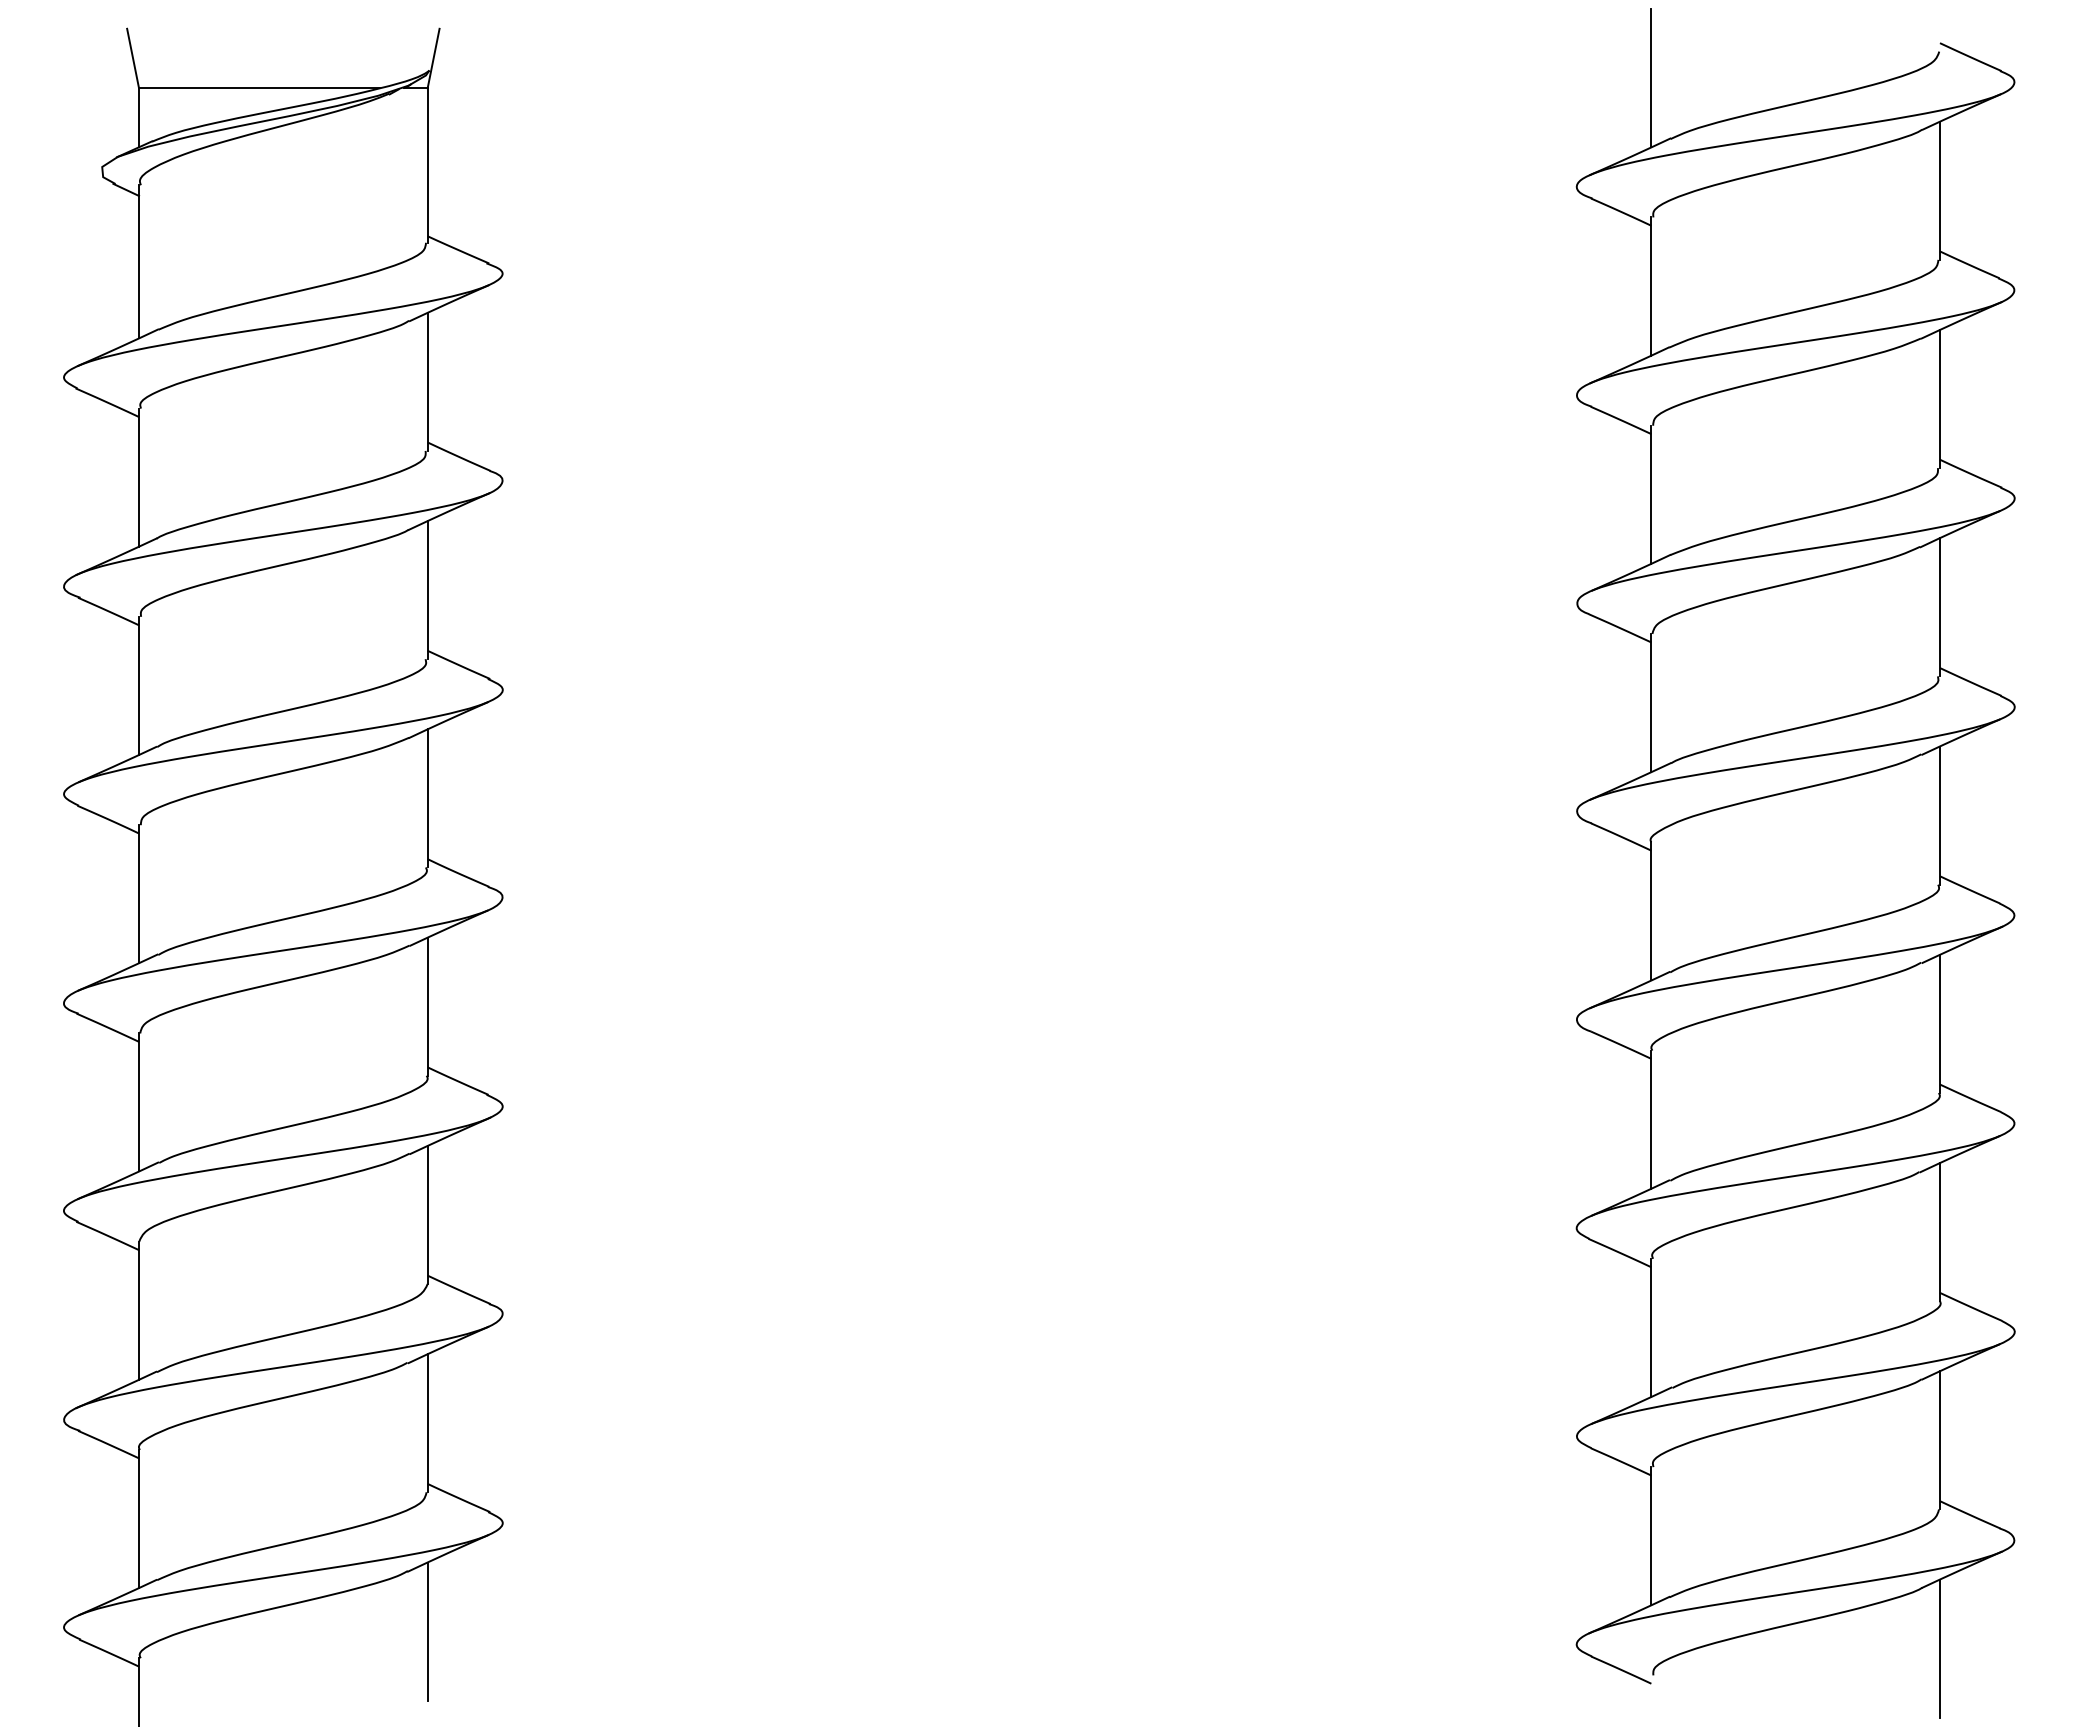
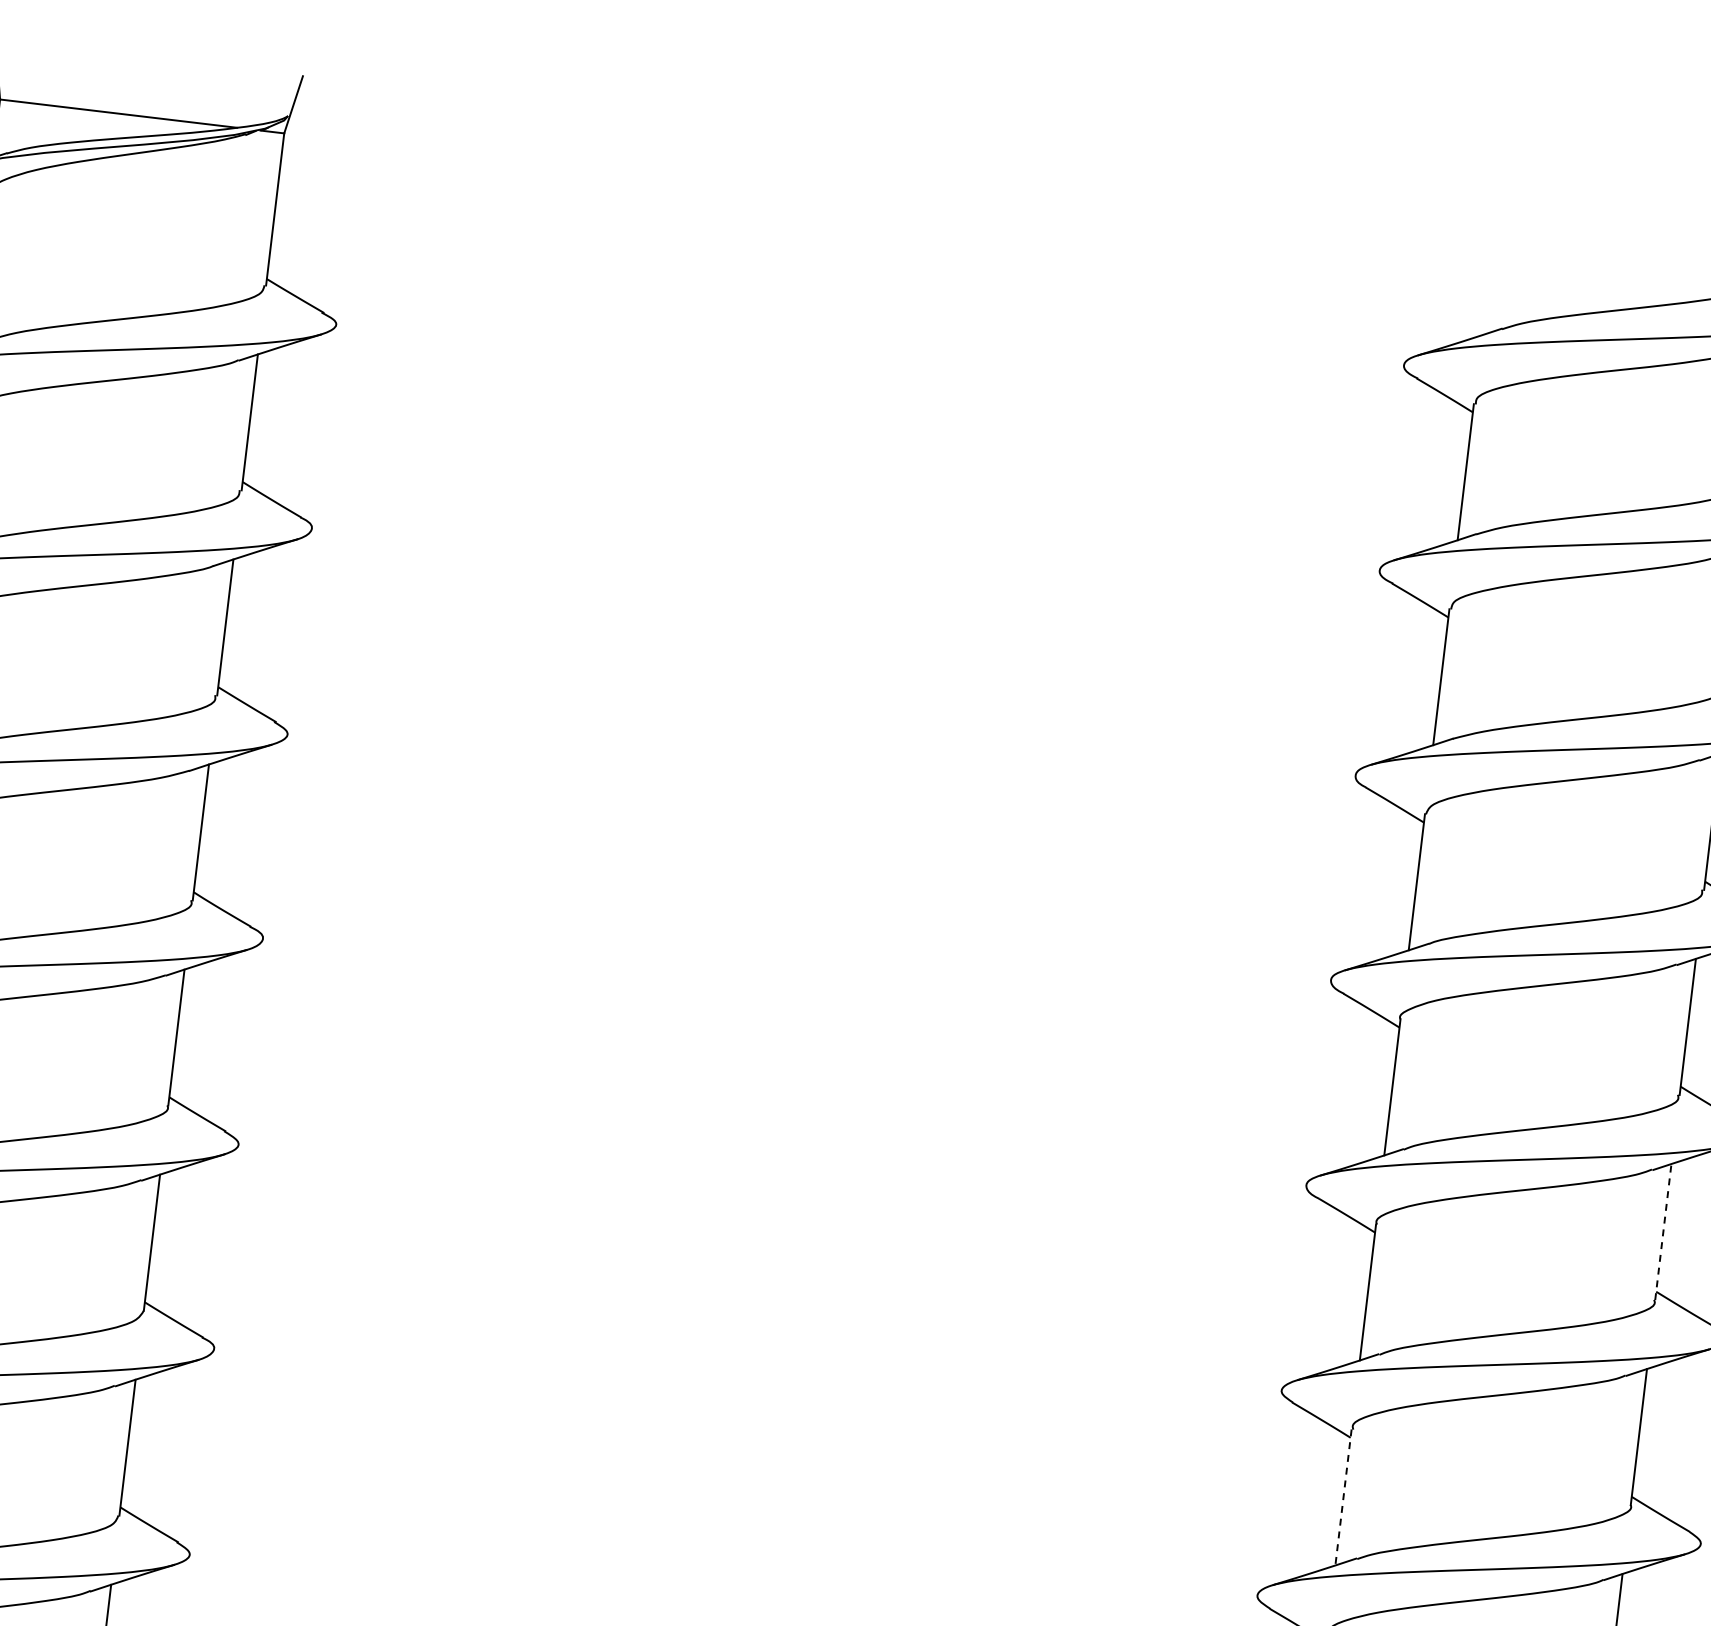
line: (1651, 78) -> (1490, 267), removed
line: (1939, 1023) -> (1662, 1231), solid -> dashed
line: (1651, 1328) -> (1343, 1498), solid -> dashed

